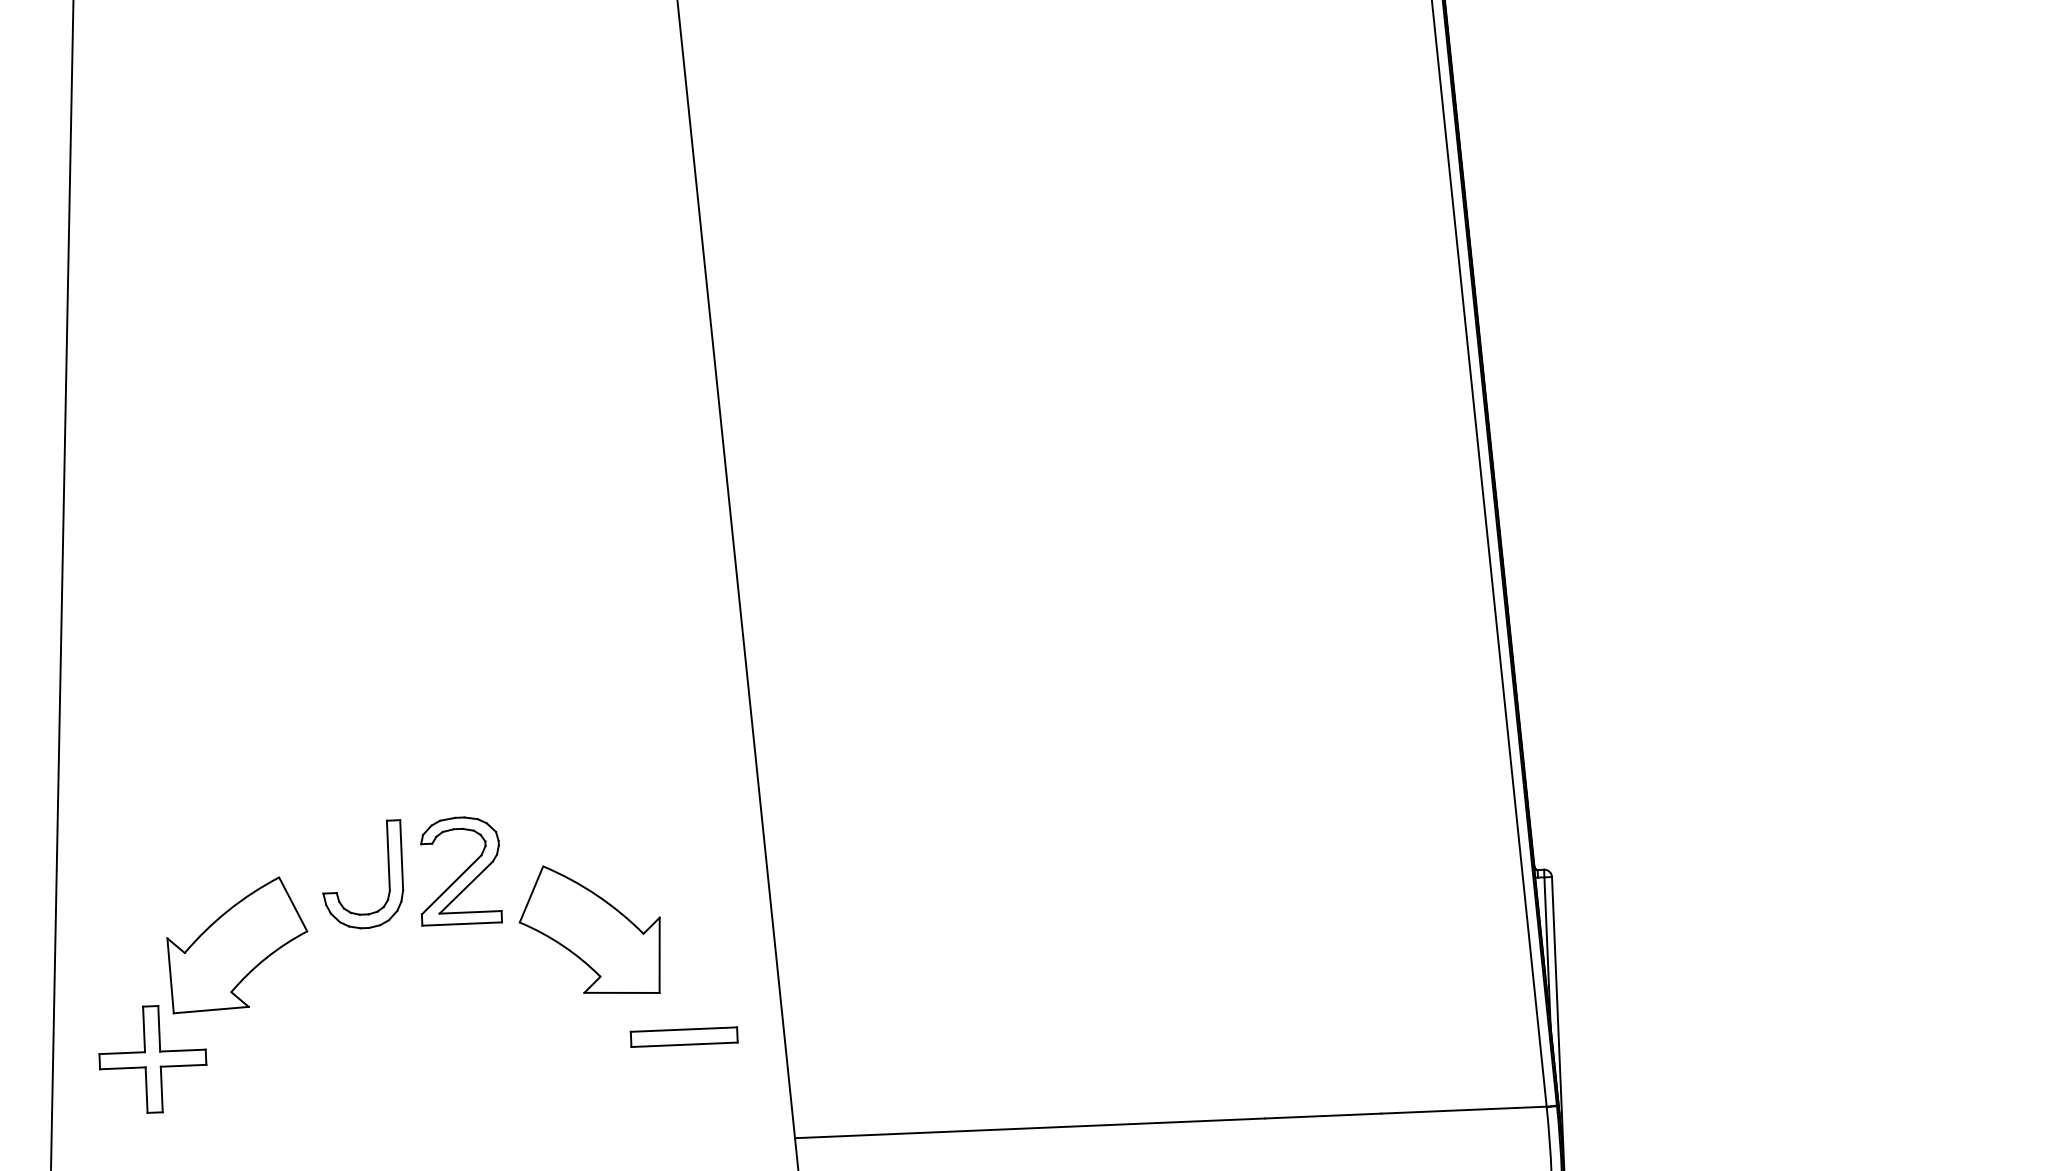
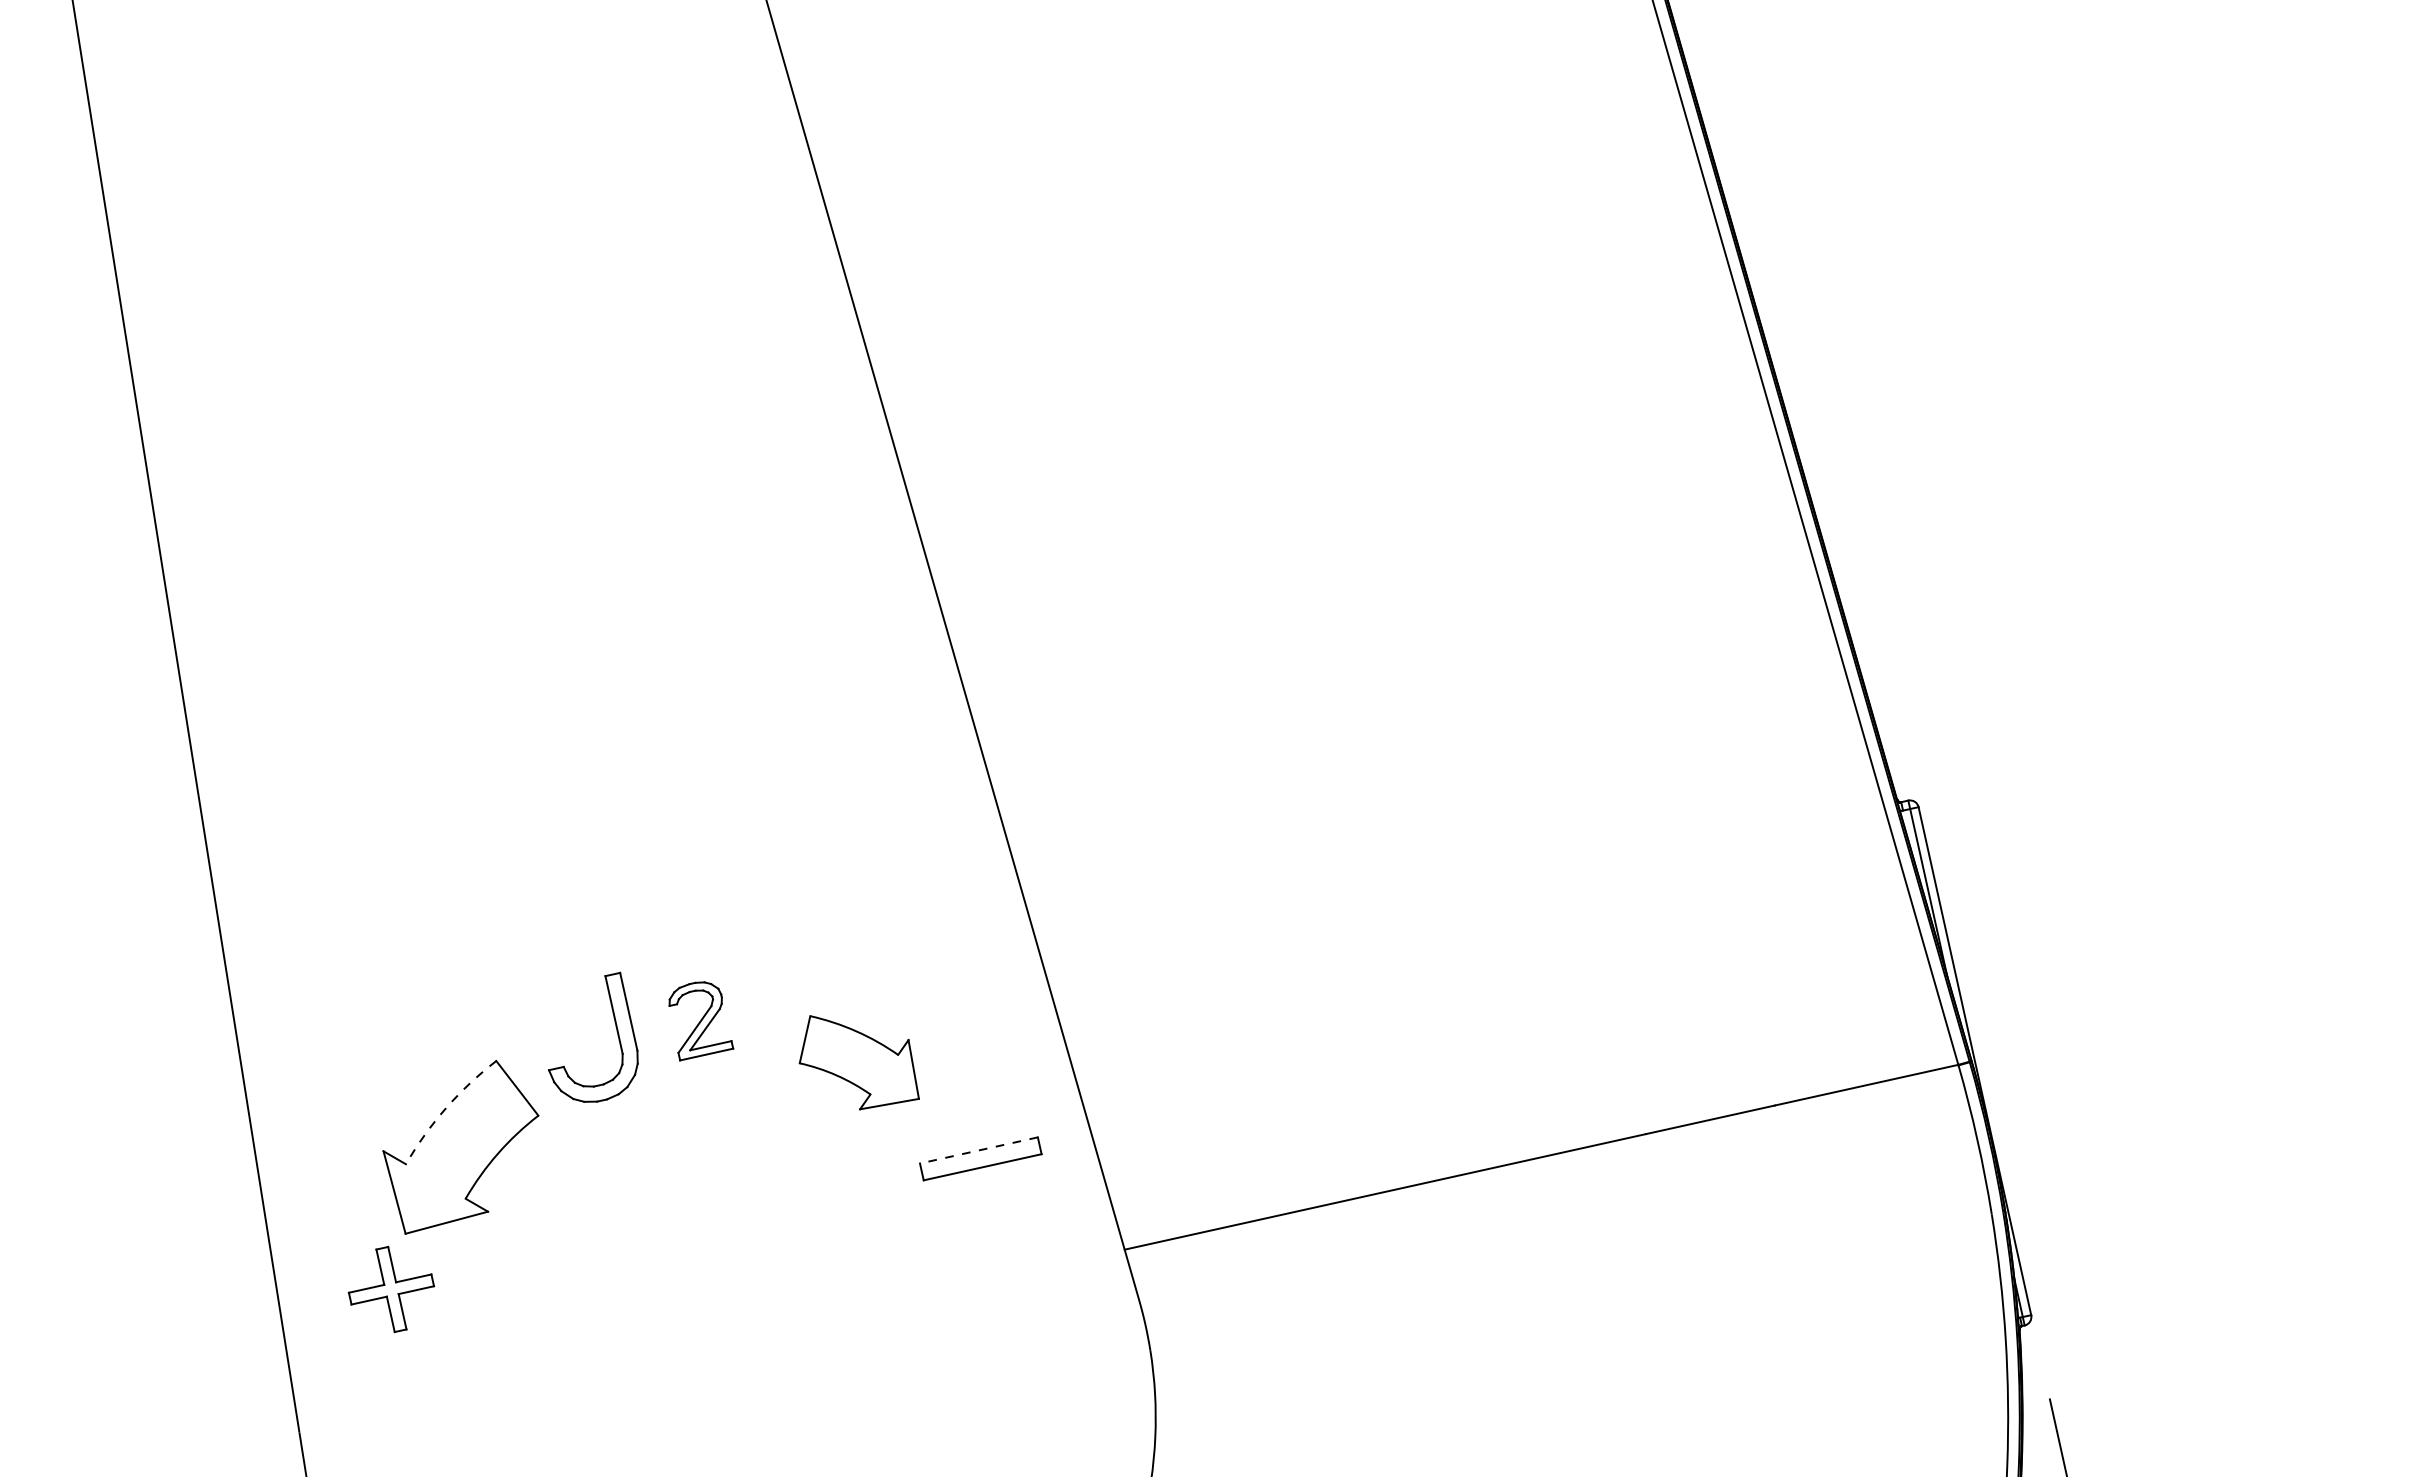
part: (463, 874) -> (701, 1021), size x0.6
arc: (228, 910) -> (446, 1108), solid -> dashed
part: (593, 934) -> (859, 1062), size x0.7
line: (683, 1029) -> (978, 1150), solid -> dashed
part: (152, 1059) -> (391, 1289), size x0.7

